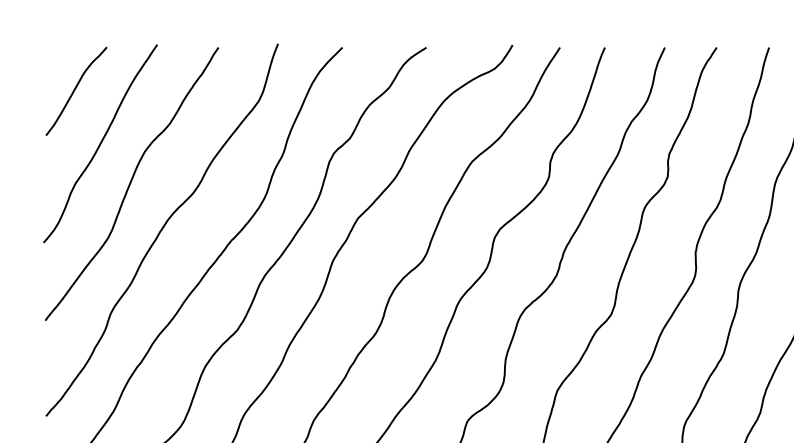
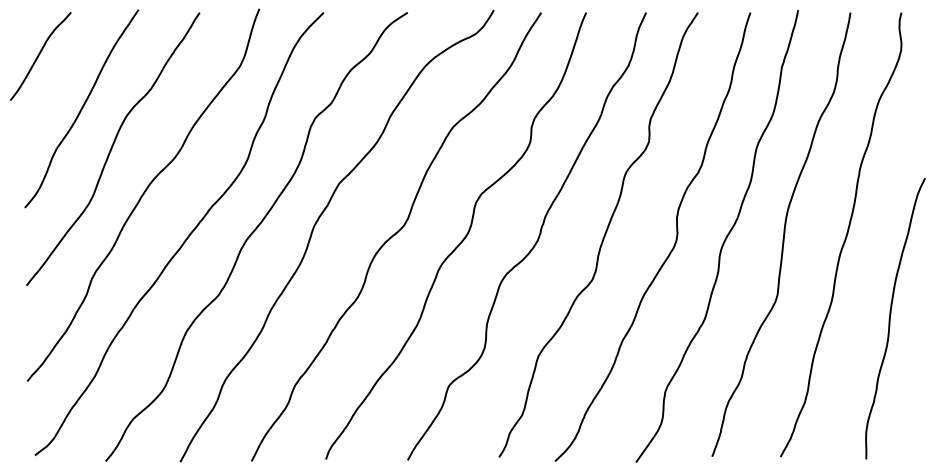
curve: (75, 91) -> (39, 56), moved

